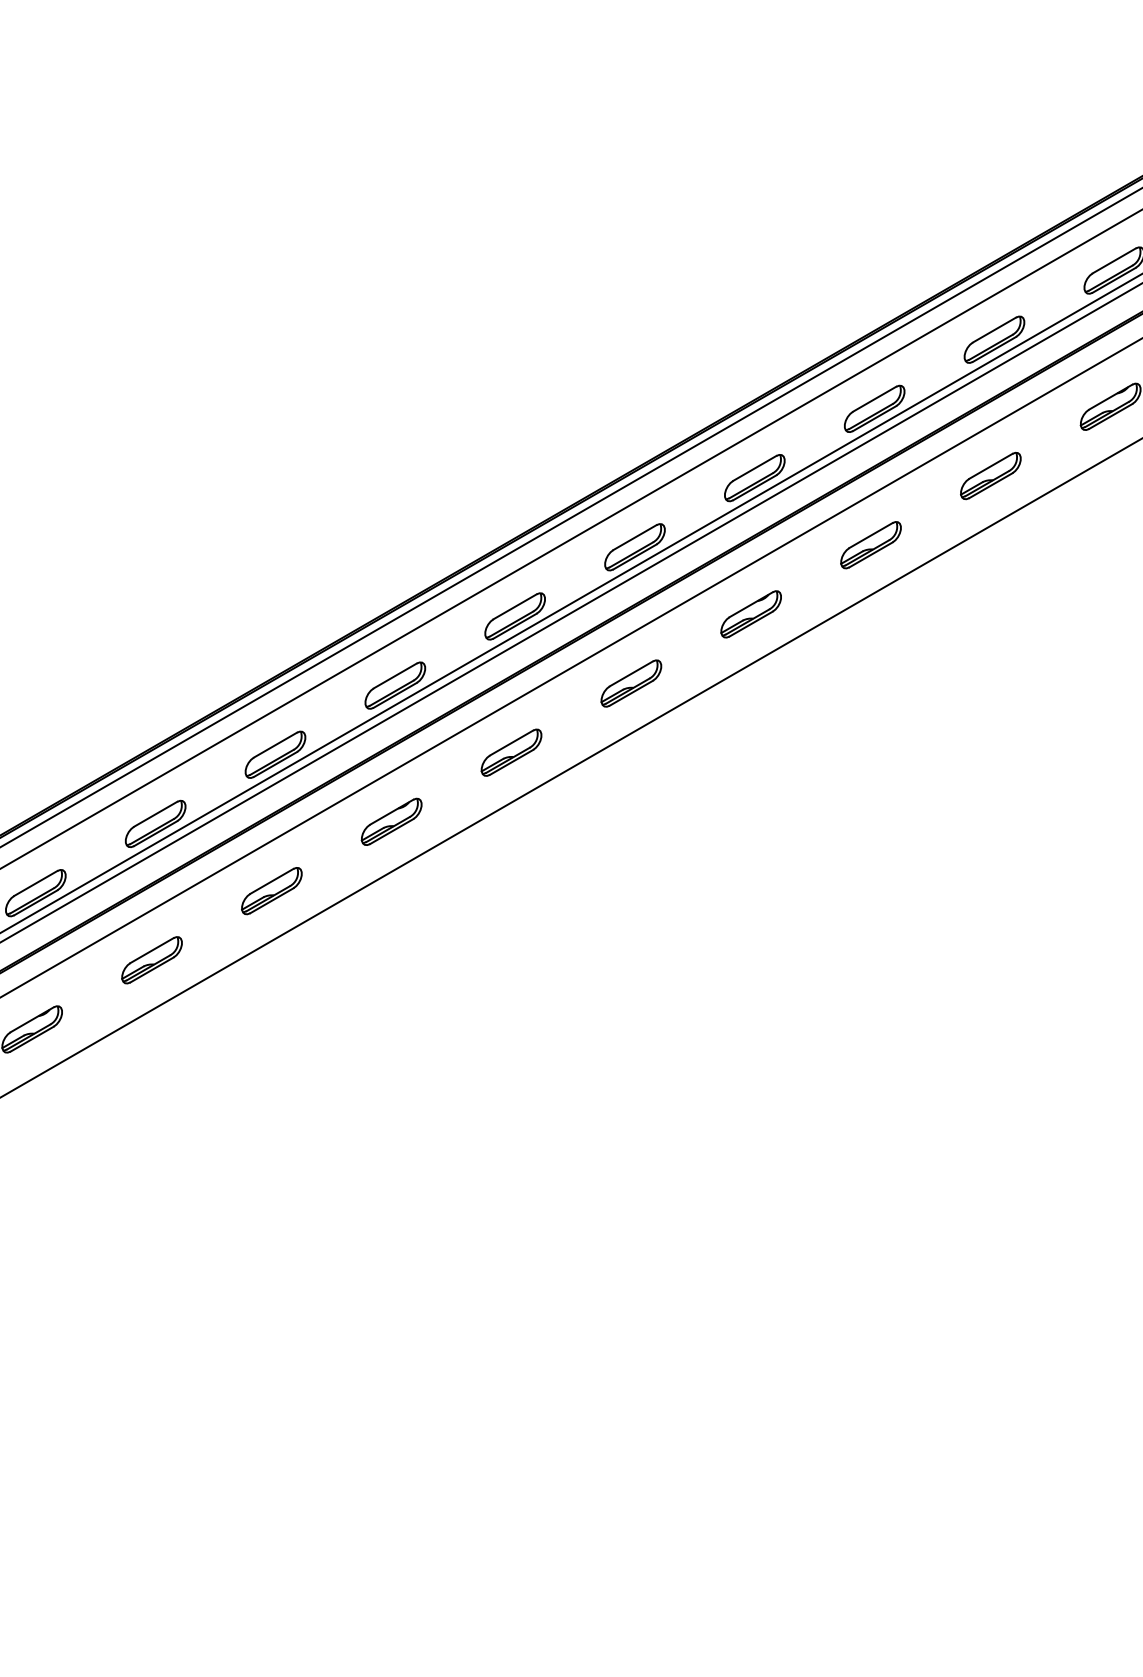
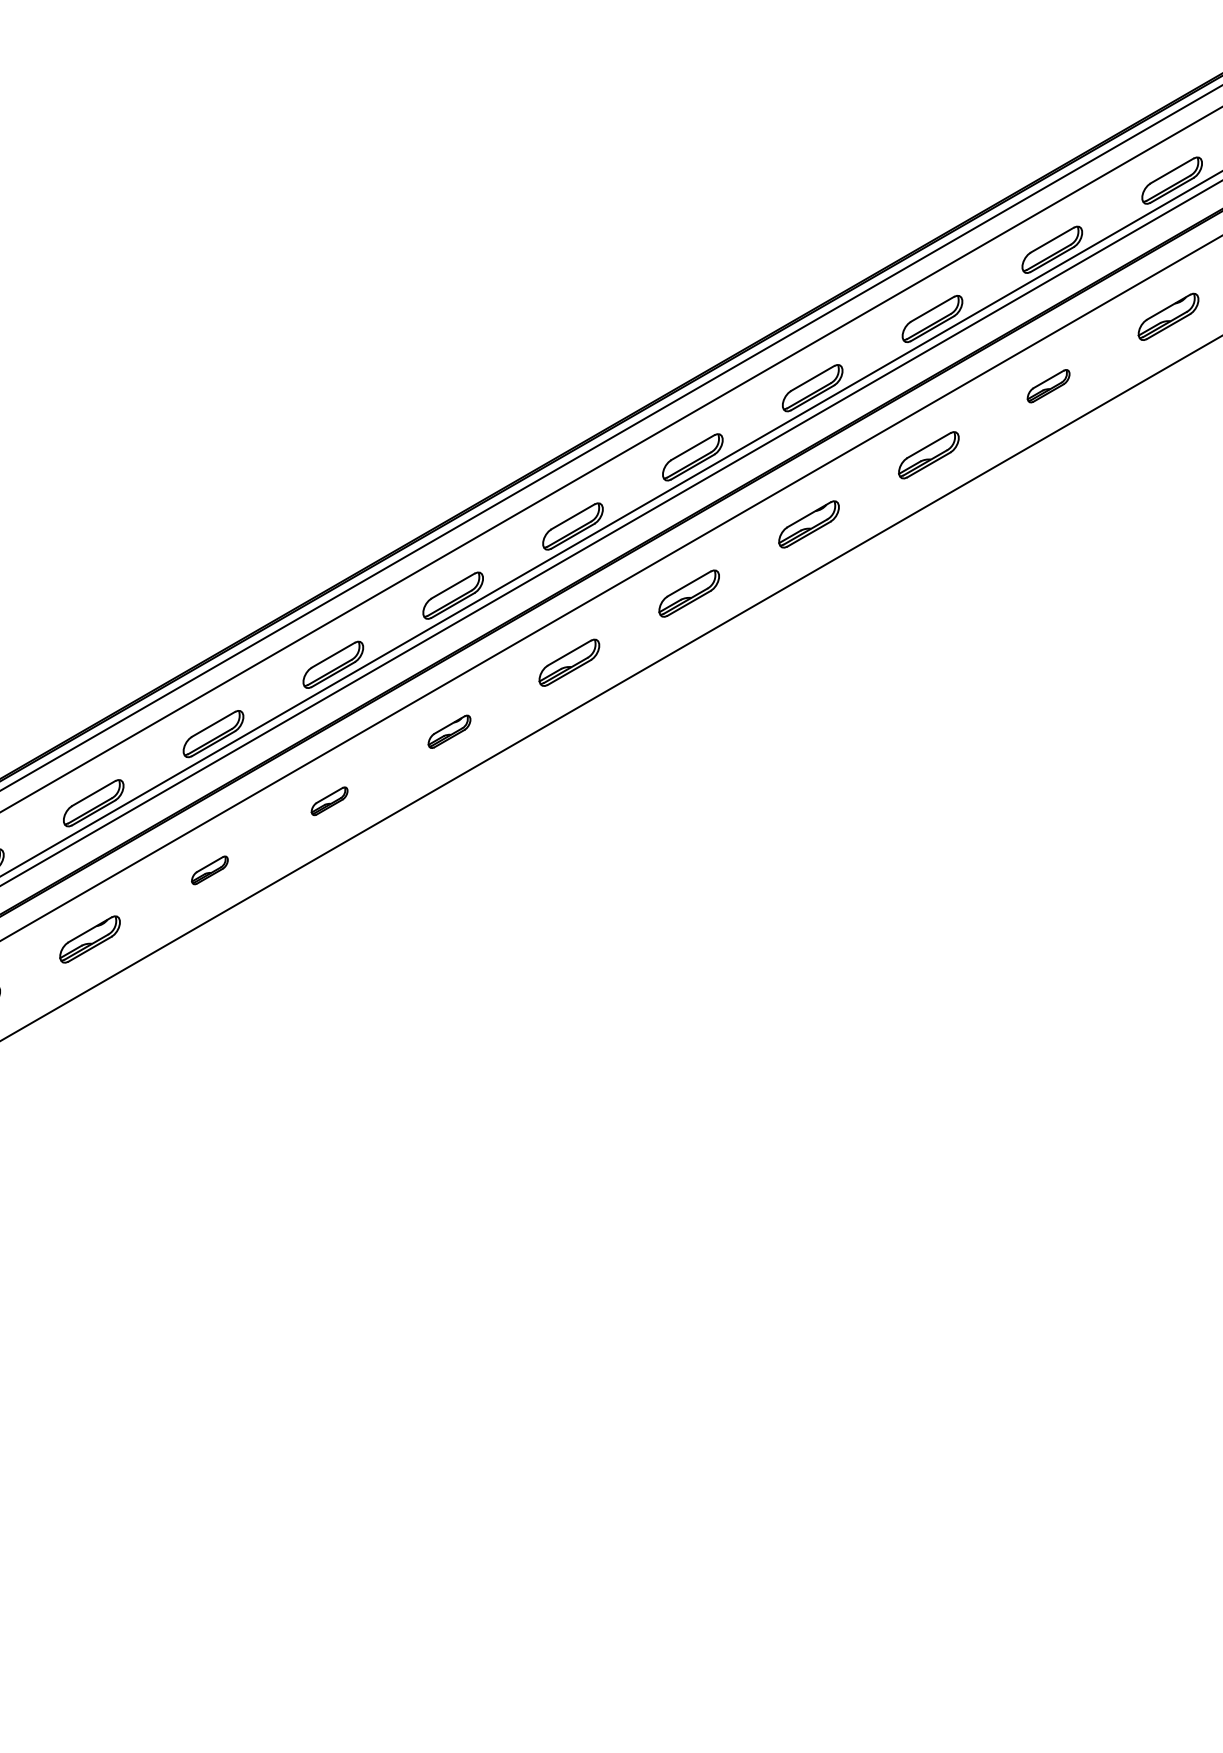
part: (990, 476) -> (1048, 386), size x0.7
part: (391, 821) -> (449, 731), size x0.7
part: (271, 891) -> (329, 801), size x0.6
part: (151, 960) -> (209, 870), size x0.6

